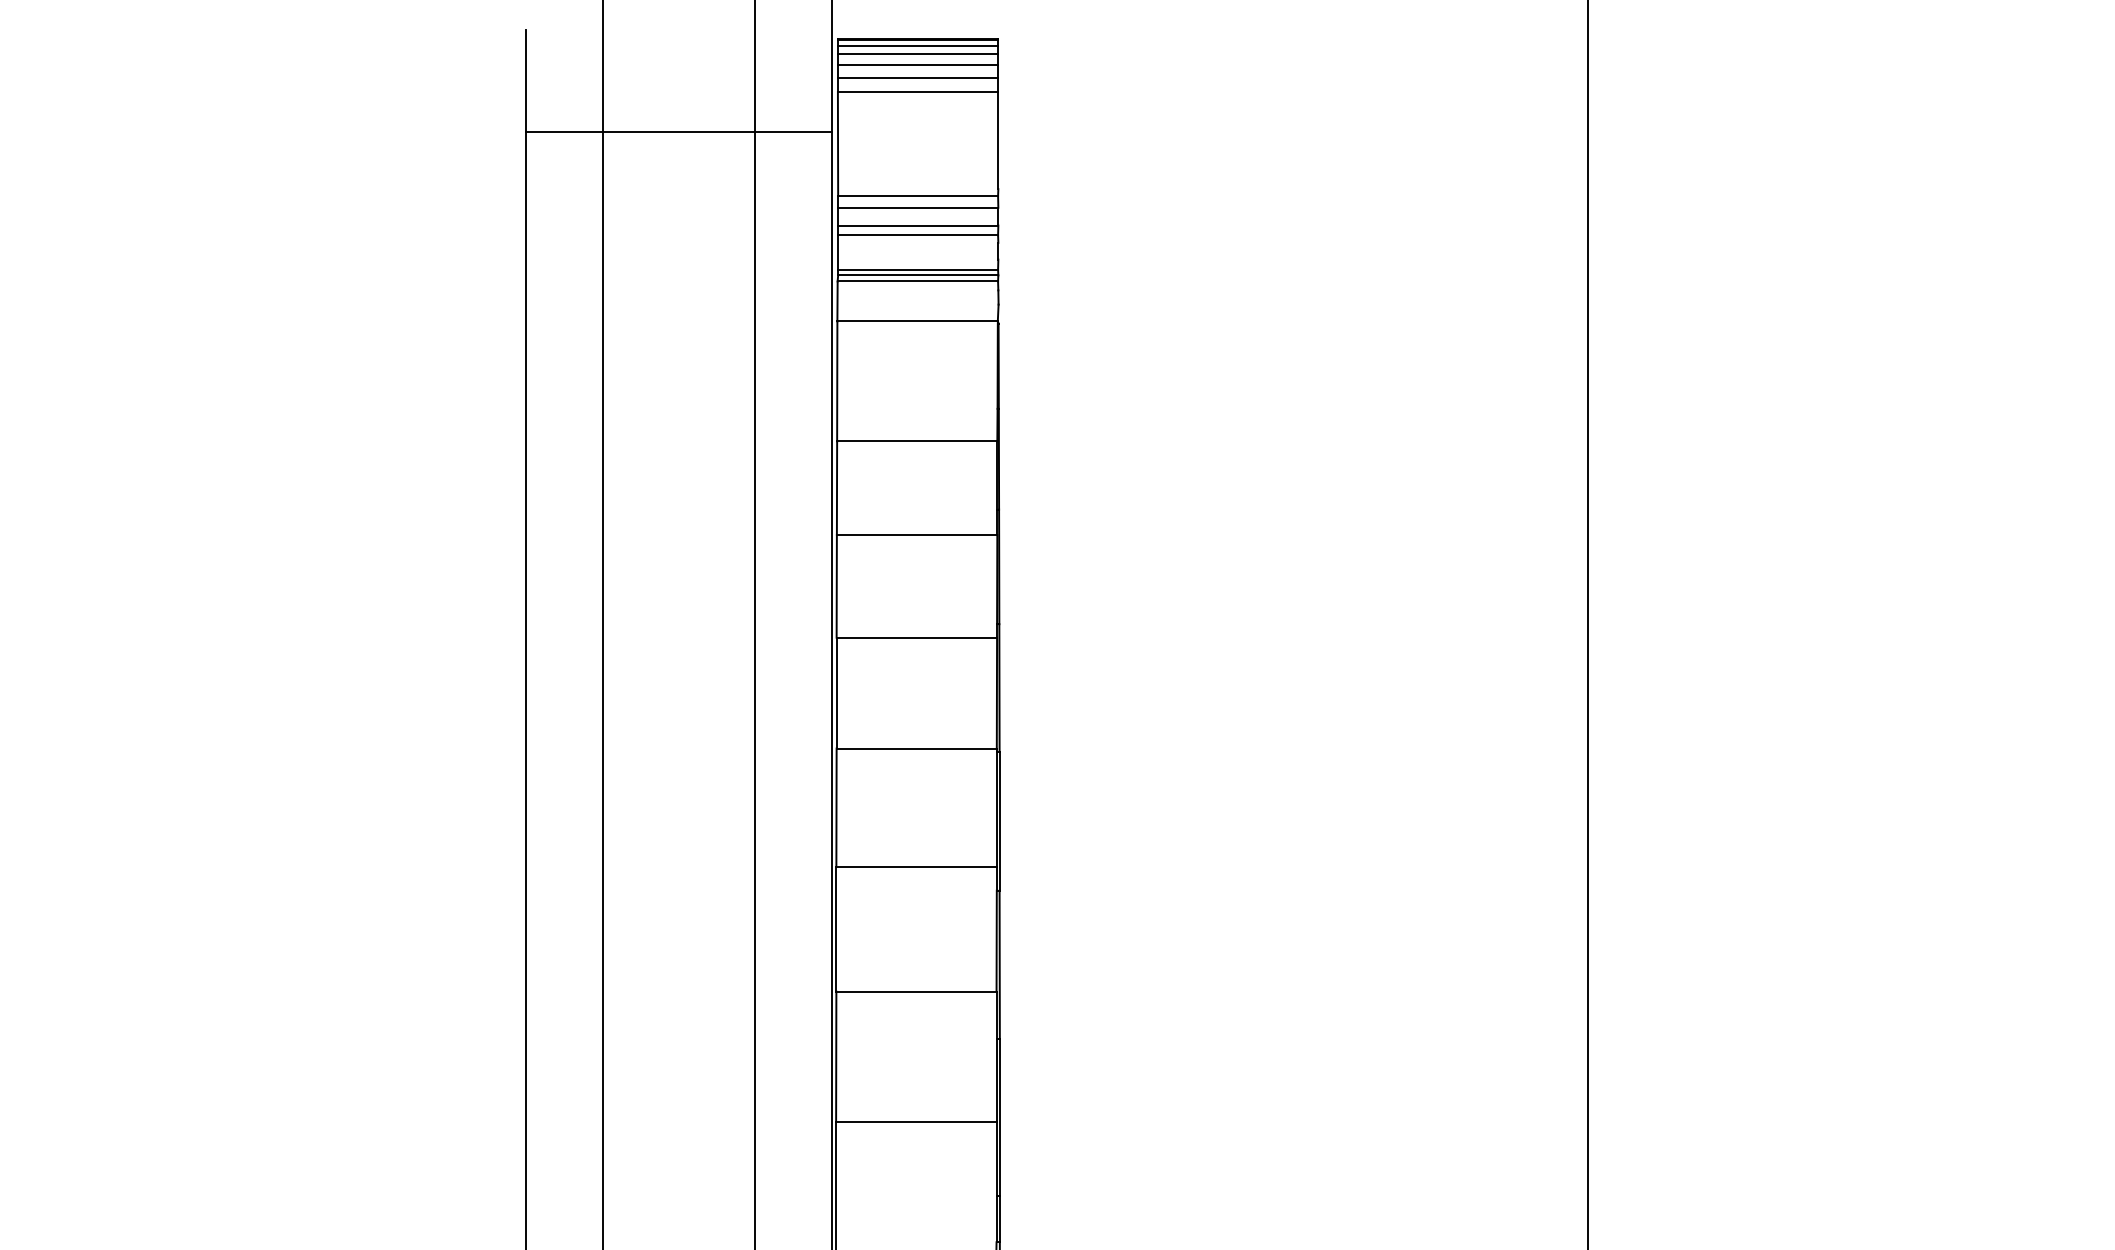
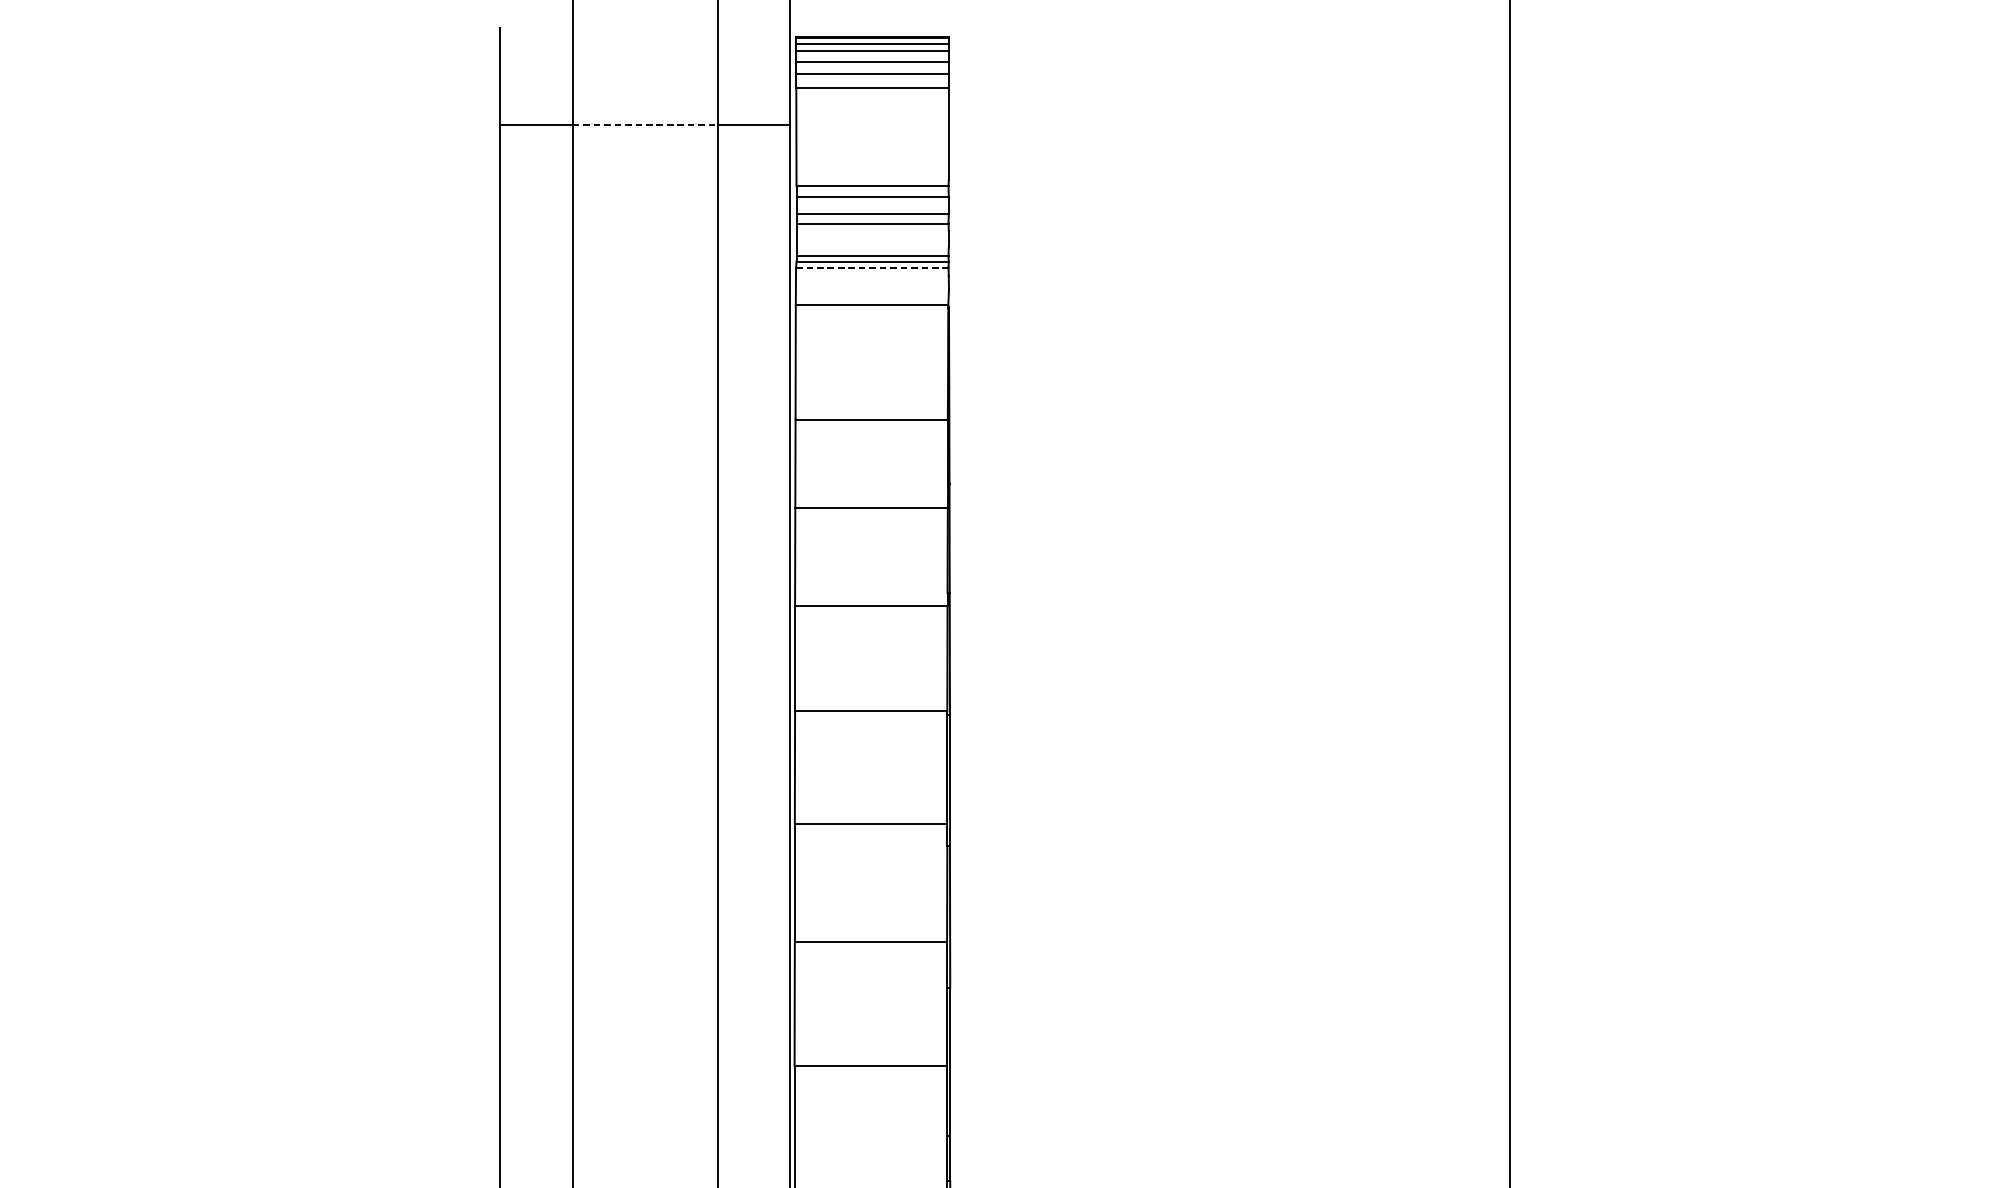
line: (679, 131) -> (645, 124), solid -> dashed
line: (918, 281) -> (872, 267), solid -> dashed

